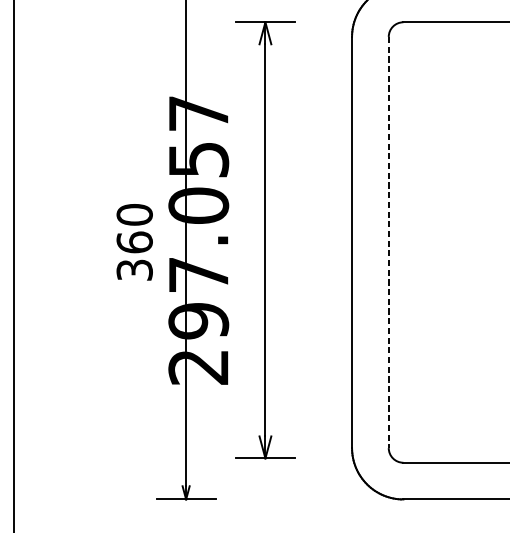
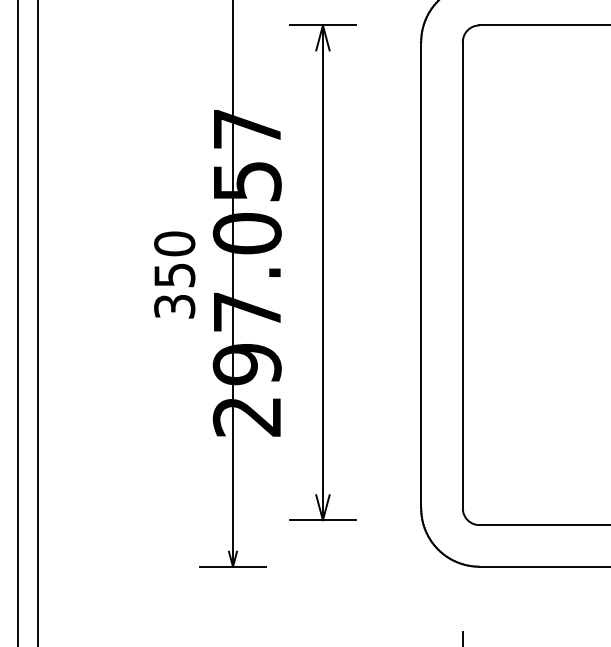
text: (134, 241) -> (174, 274), 360 -> 350
line: (388, 242) -> (462, 275), dashed -> solid

